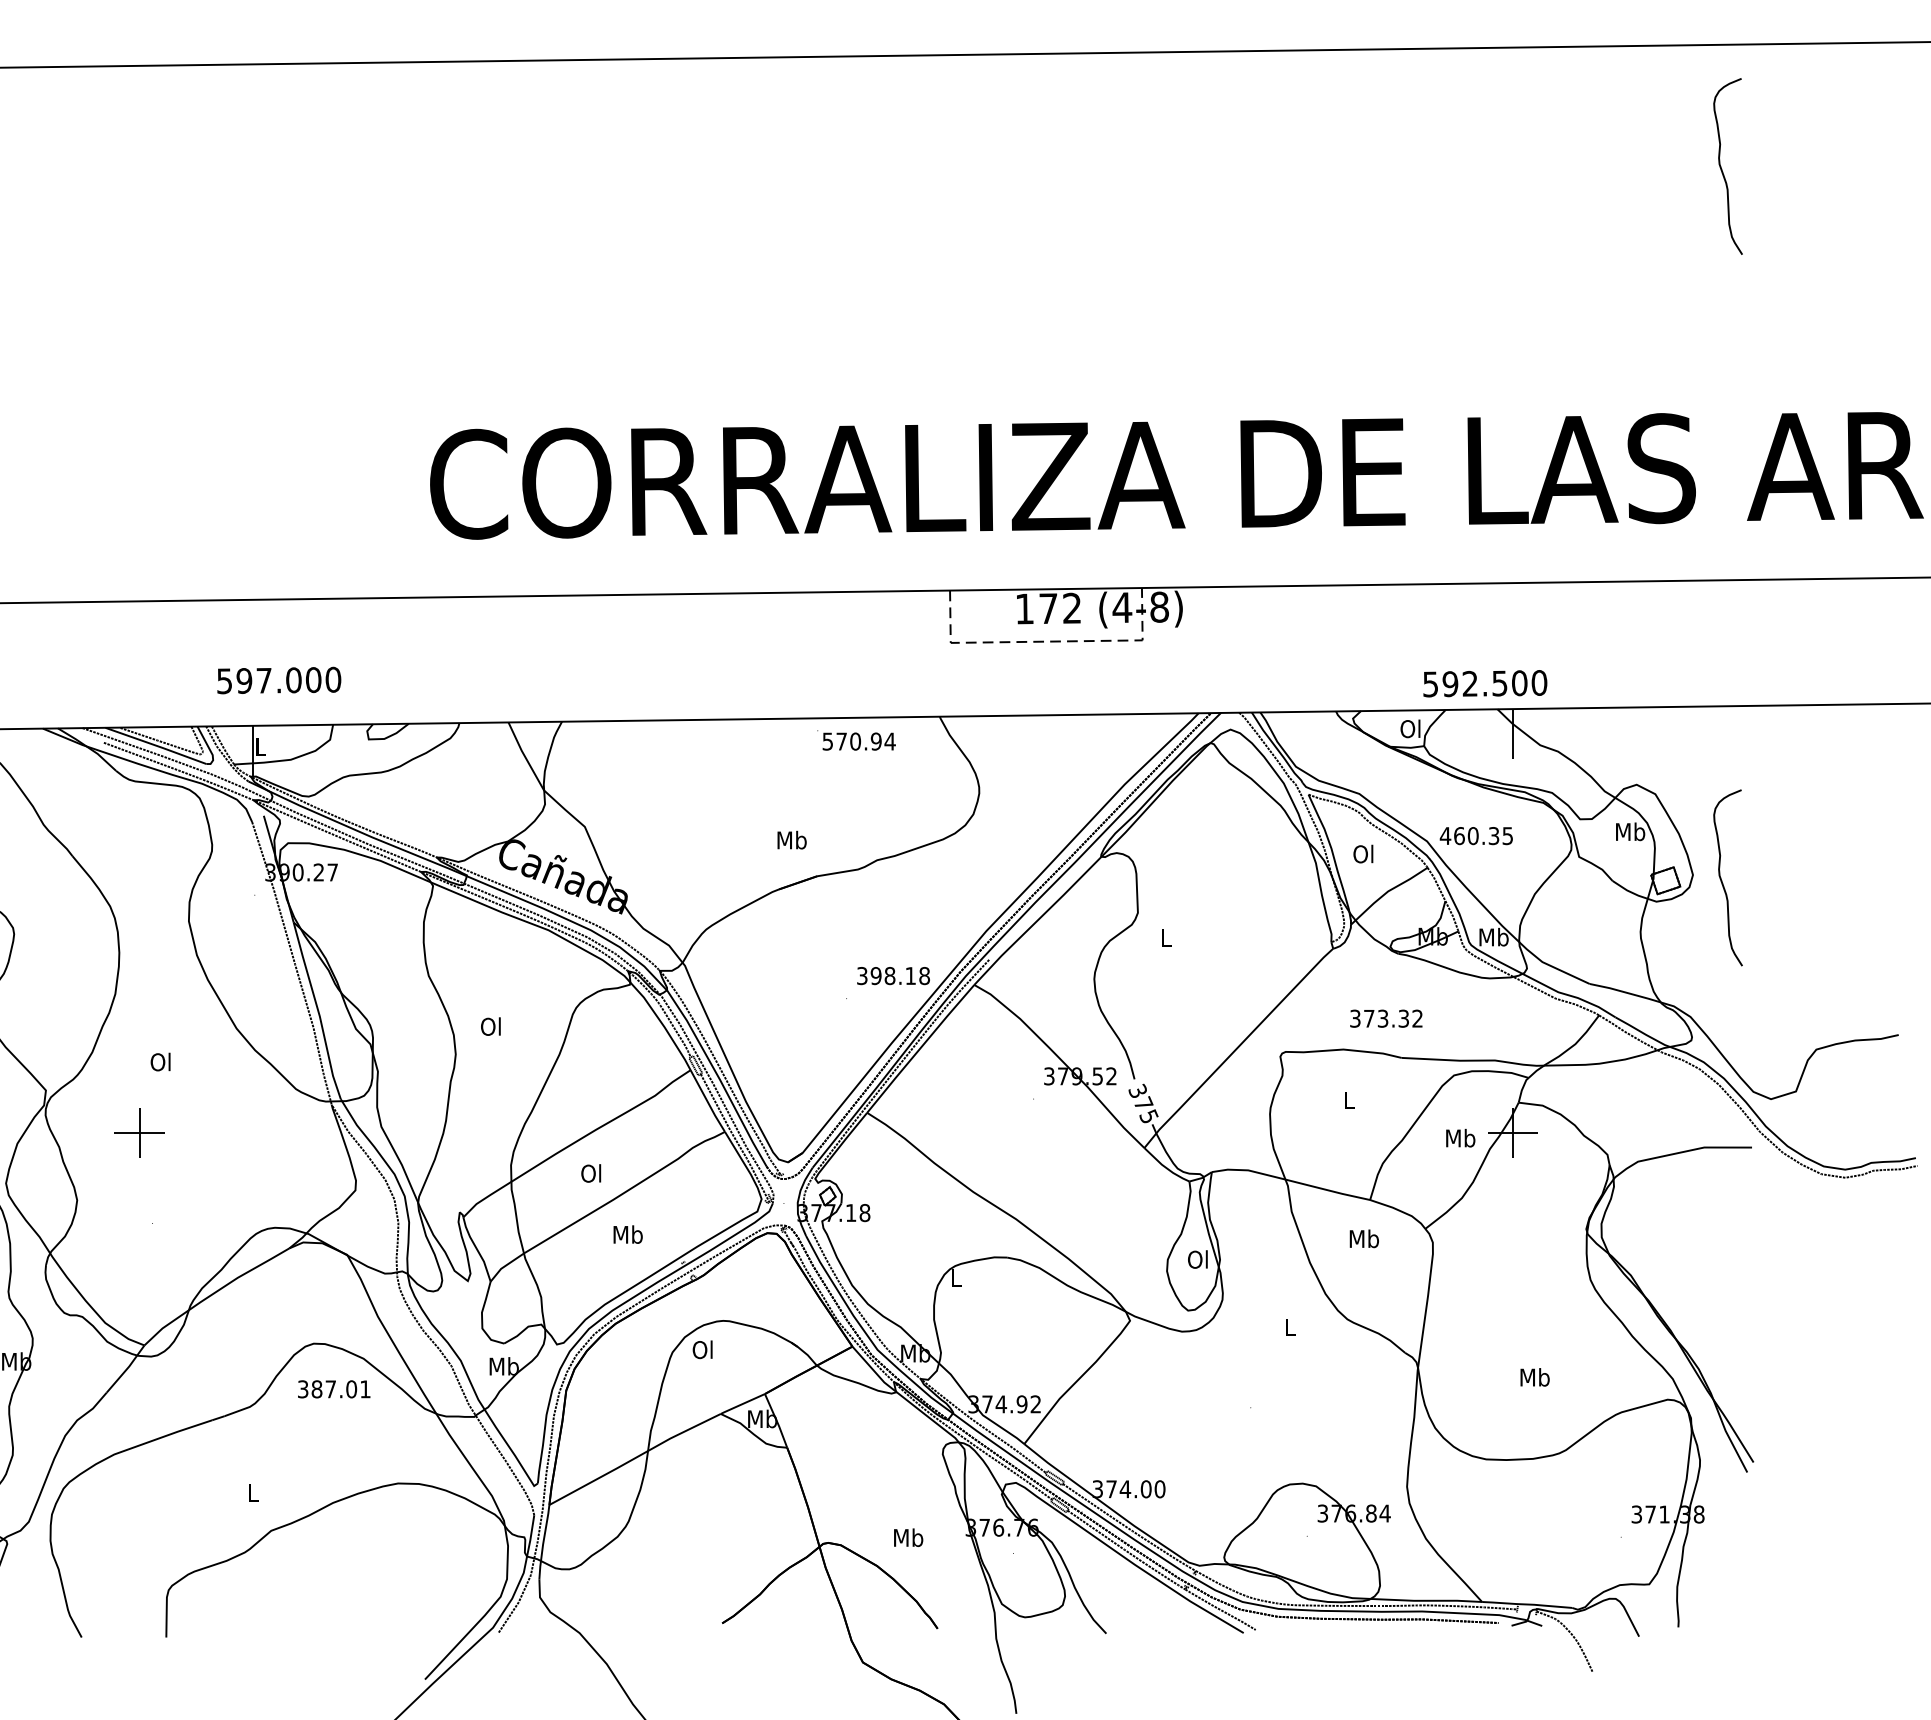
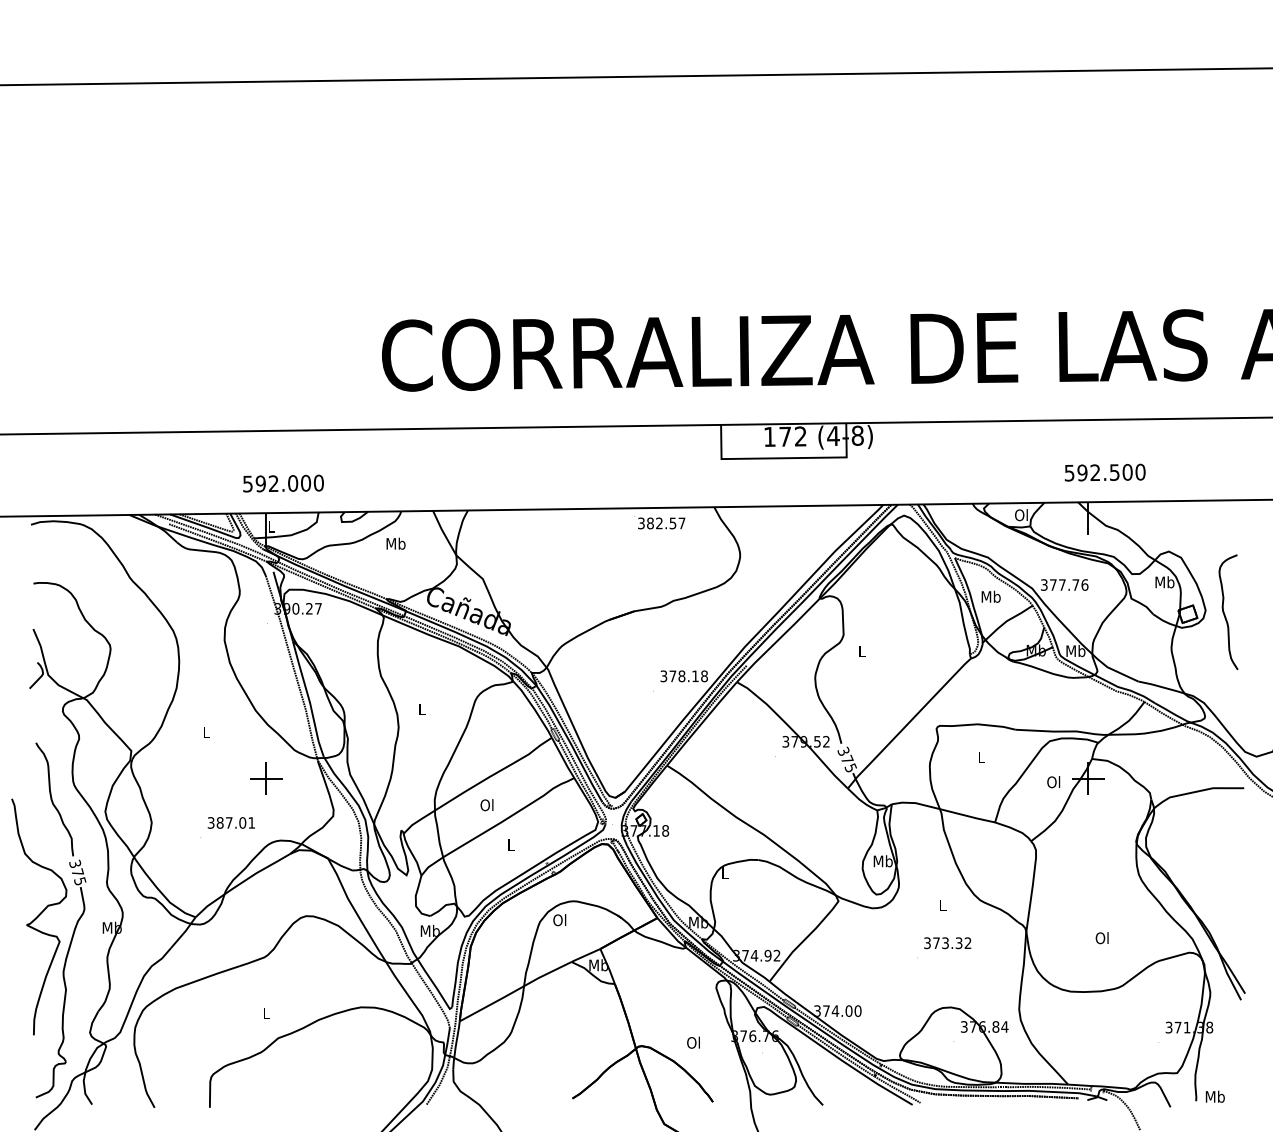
curve: (1723, 169) -> (1225, 150), removed
line: (1047, 642) -> (784, 458), dashed -> solid
text: (263, 680) -> (273, 483), 597.000 -> 592.000
text: (1484, 683) -> (1104, 472), moved
text: (858, 741) -> (661, 523), 570.94 -> 382.57
text: (1476, 835) -> (1064, 584), 460.35 -> 377.76
text: (791, 839) -> (395, 543), moved
text: (1363, 853) -> (990, 596), Ol -> Mb
text: (875, 976) -> (672, 676), 398.18 -> 378.18
text: (1386, 1019) -> (947, 943), moved
text: (490, 1026) -> (421, 709), Ol -> L
text: (159, 1062) -> (205, 732), Ol -> L
part: (139, 1132) -> (266, 778), moved
text: (1459, 1138) -> (1053, 782), Mb -> Ol
text: (627, 1235) -> (510, 845), Mb -> L
text: (1363, 1238) -> (1214, 1096), moved
text: (1197, 1259) -> (882, 861), Ol -> Mb
text: (1534, 1377) -> (1102, 938), Mb -> Ol
text: (332, 1388) -> (230, 822), moved
text: (907, 1537) -> (693, 1042), Mb -> Ol

